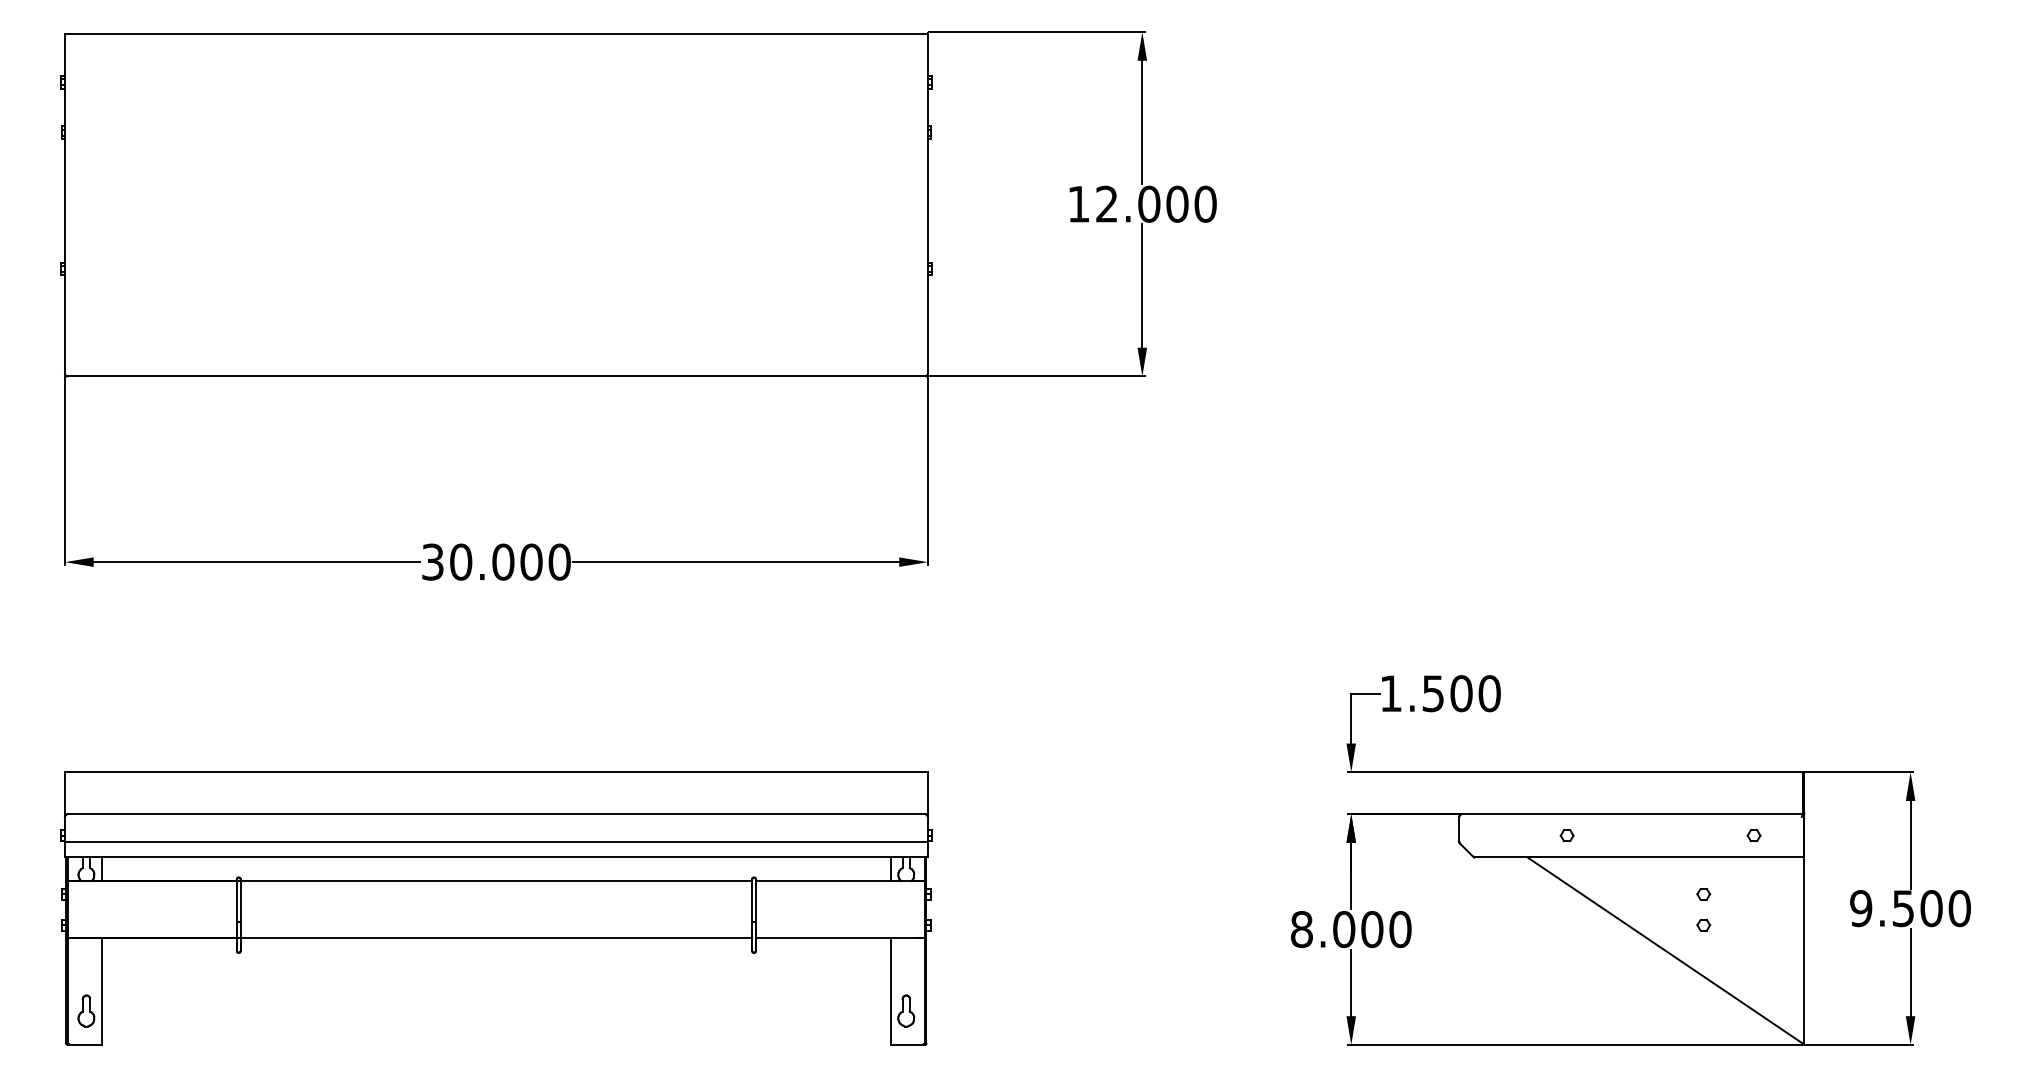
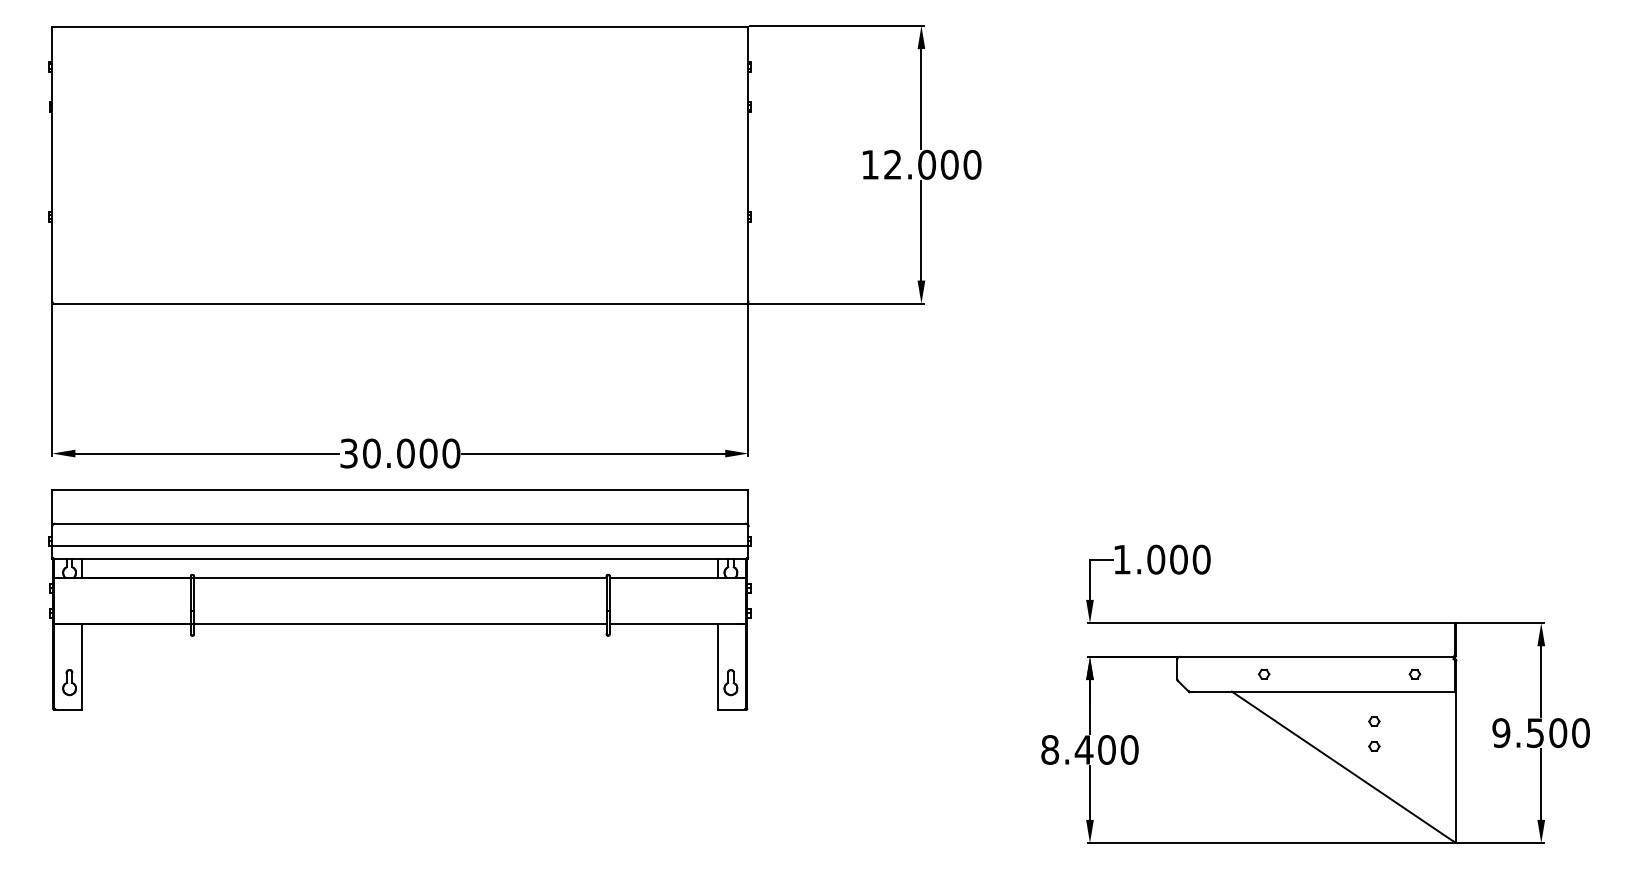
text: (1433, 693) -> (1156, 559), 1.500 -> 1.000
part: (496, 908) -> (400, 599), moved
text: (1343, 929) -> (1083, 749), 8.000 -> 8.400

